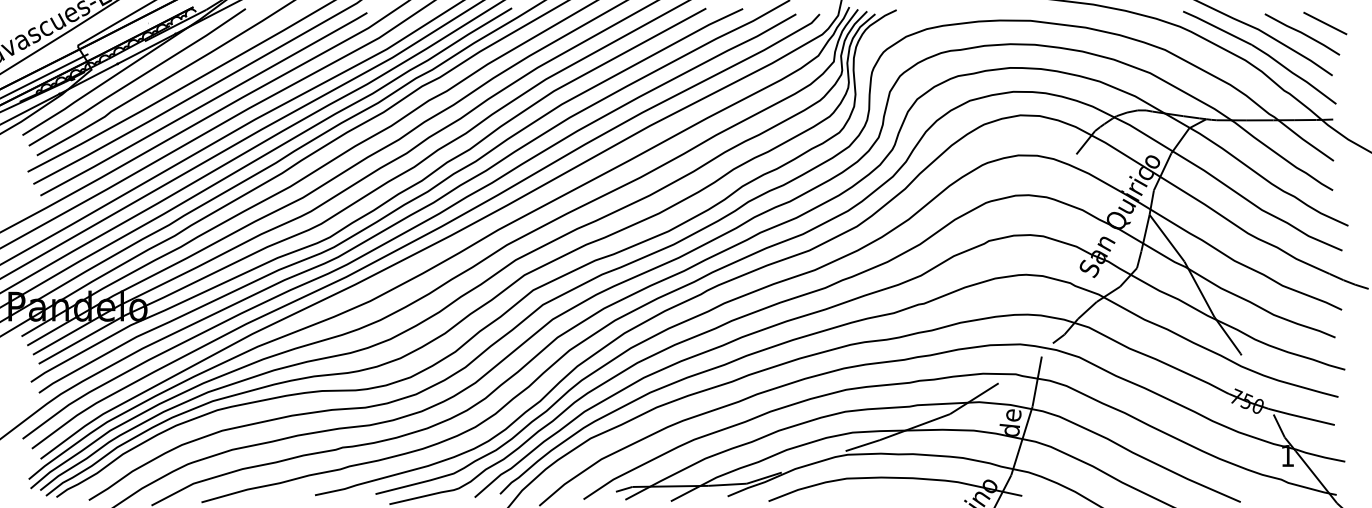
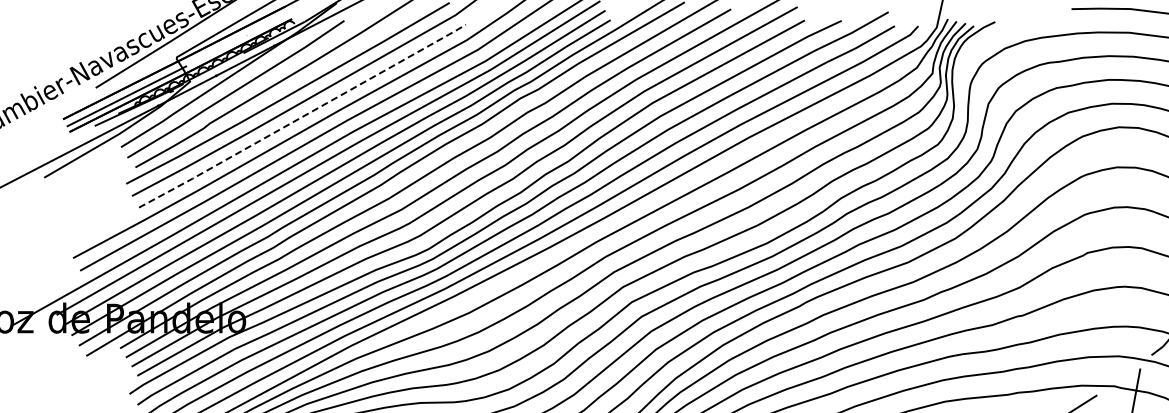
line: (204, 104) -> (303, 116), solid -> dashed

